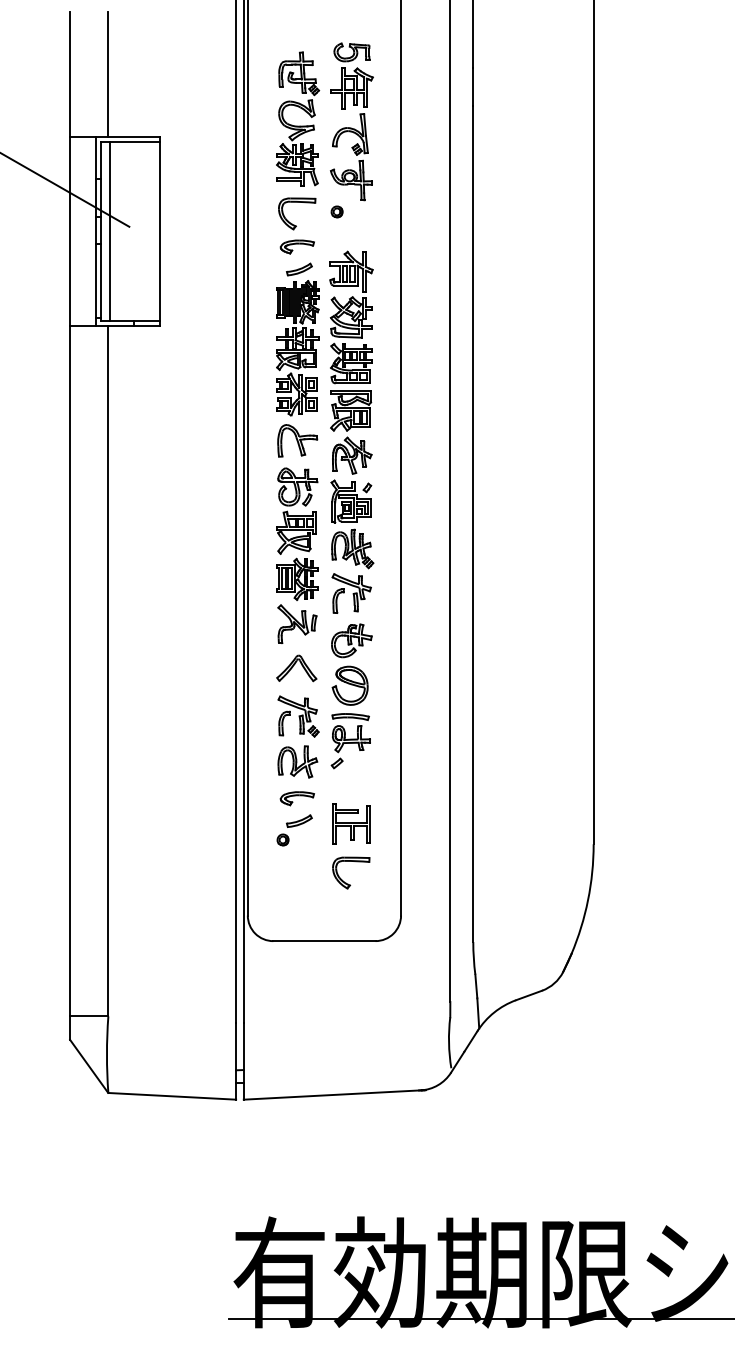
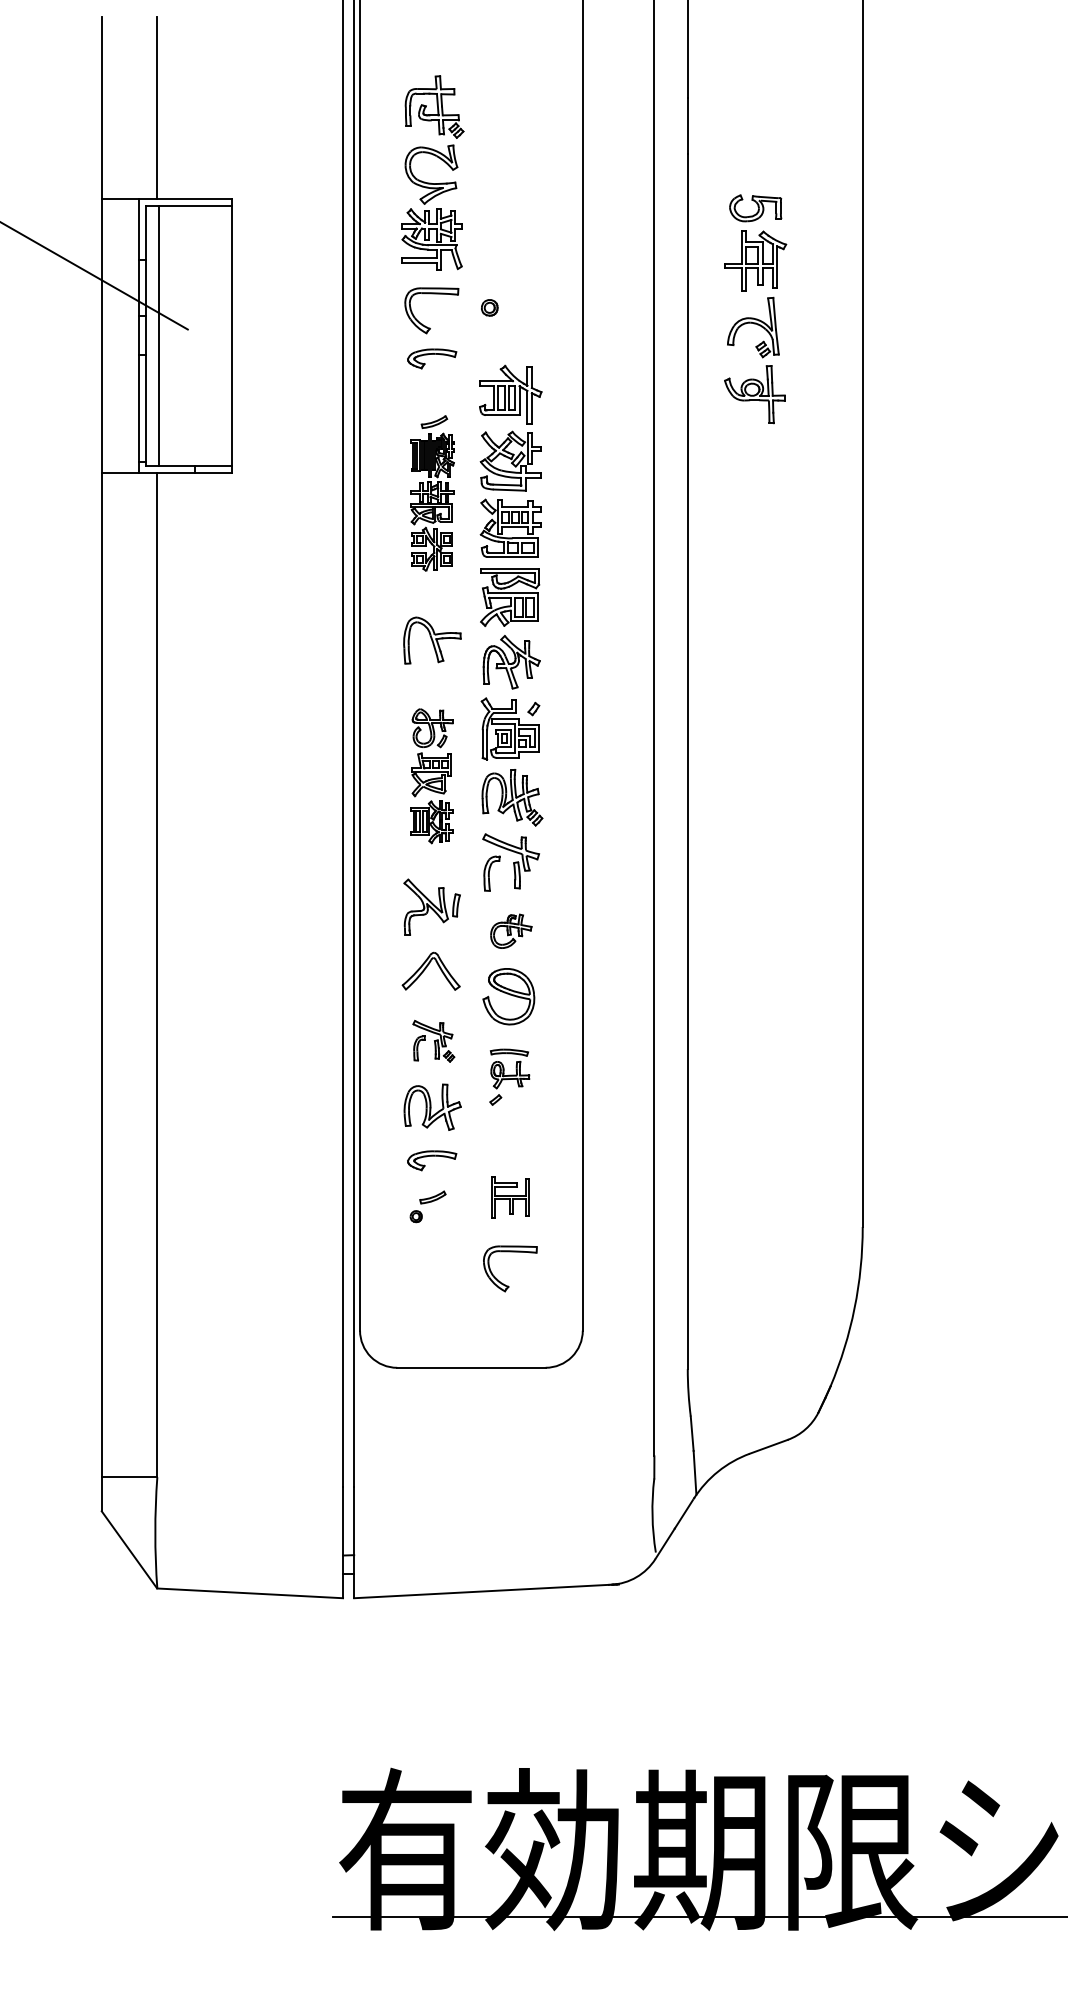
part: (351, 121) -> (754, 308), moved
part: (297, 339) -> (432, 493), size x0.7
part: (297, 533) -> (432, 775), size x0.7
part: (351, 640) -> (510, 930), size x0.7
part: (298, 716) -> (433, 1041), size x0.7
part: (350, 741) -> (509, 1077), size x0.7
part: (351, 823) -> (510, 1196), size x0.7
part: (294, 830) -> (427, 1206), size x0.7

